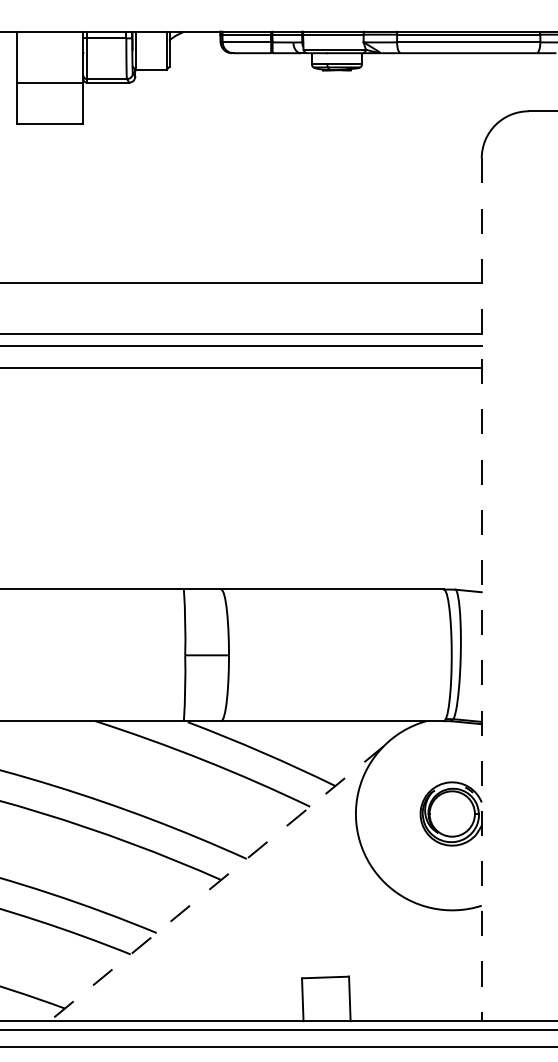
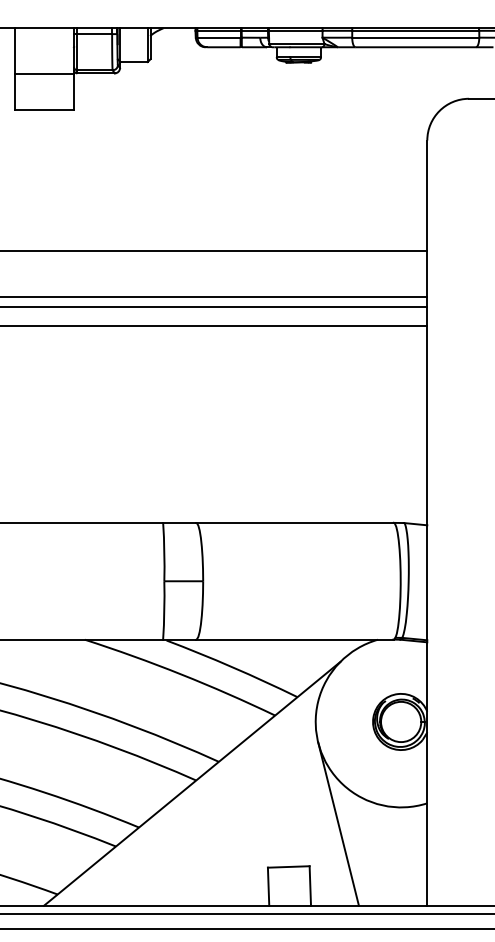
line: (481, 590) -> (427, 523), dashed -> solid
line: (216, 883) -> (192, 783), dashed -> solid
line: (381, 928) -> (338, 823), added

